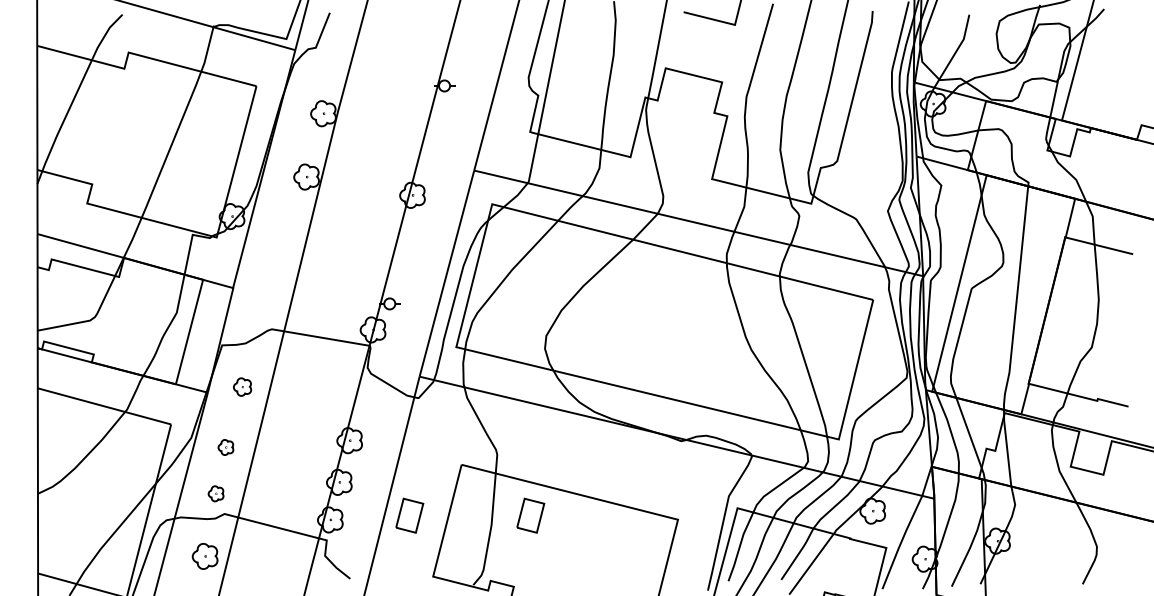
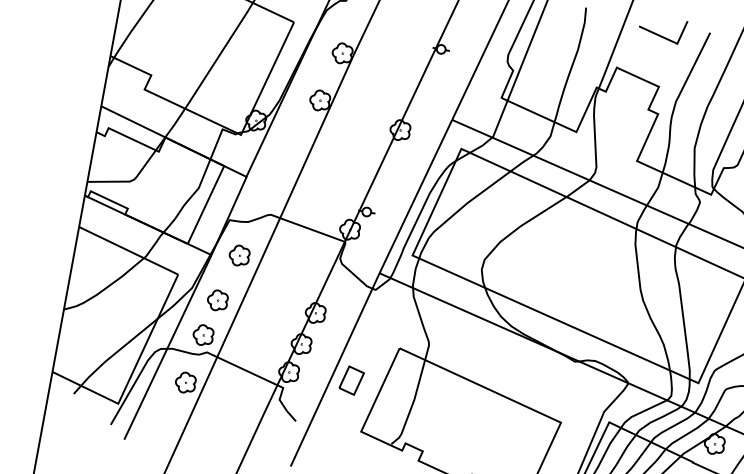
part: (242, 386) -> (239, 255), size x1.43
part: (225, 447) -> (217, 300), size x1.67
part: (215, 493) -> (202, 335), size x1.67
part: (530, 515) -> (446, 397), removed

